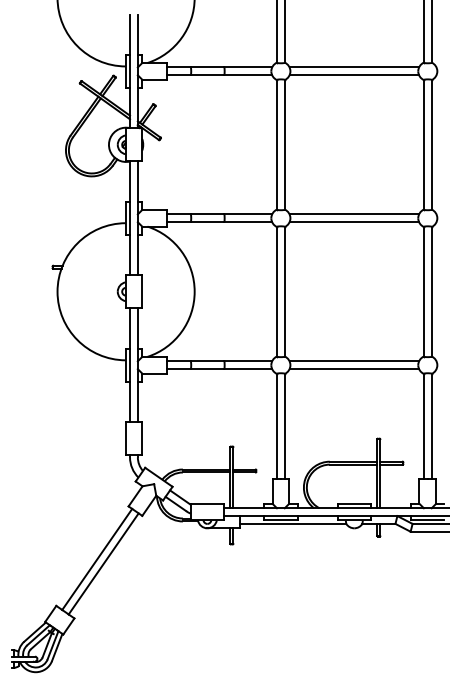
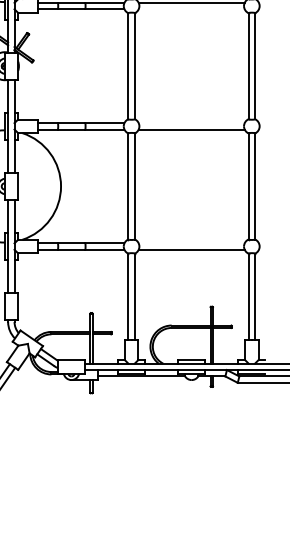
line: (354, 75) -> (191, 9), removed
line: (354, 214) -> (191, 123), removed
line: (354, 361) -> (191, 243), removed

